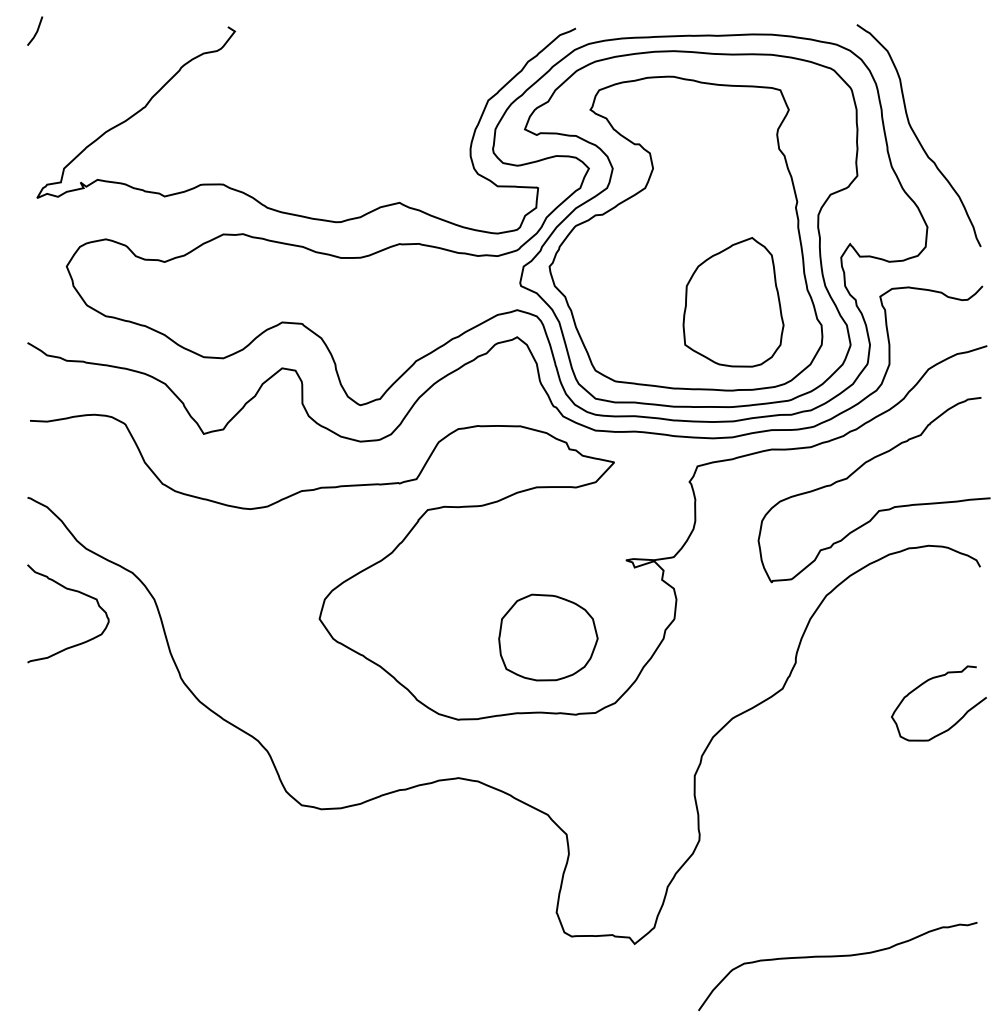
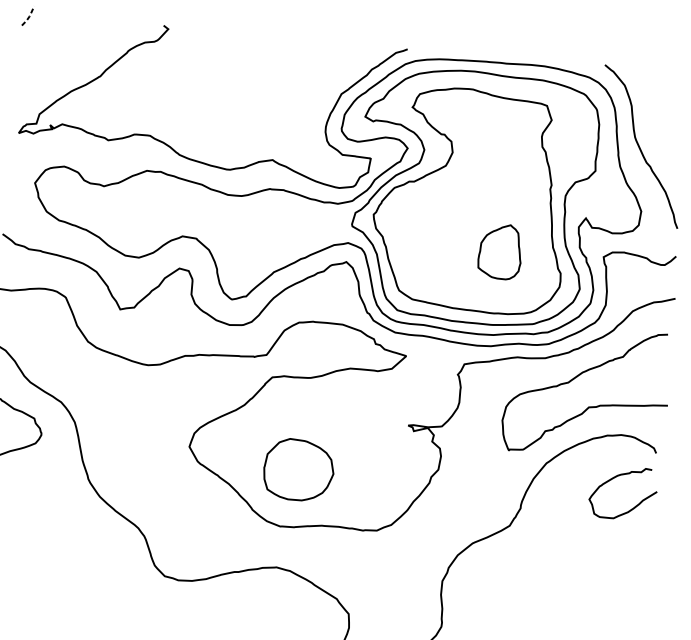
line: (36, 32) -> (29, 16), solid -> dashed
part: (733, 302) -> (500, 251), size x0.6
part: (548, 637) -> (299, 470), moved
curve: (925, 683) -> (615, 478), moved

